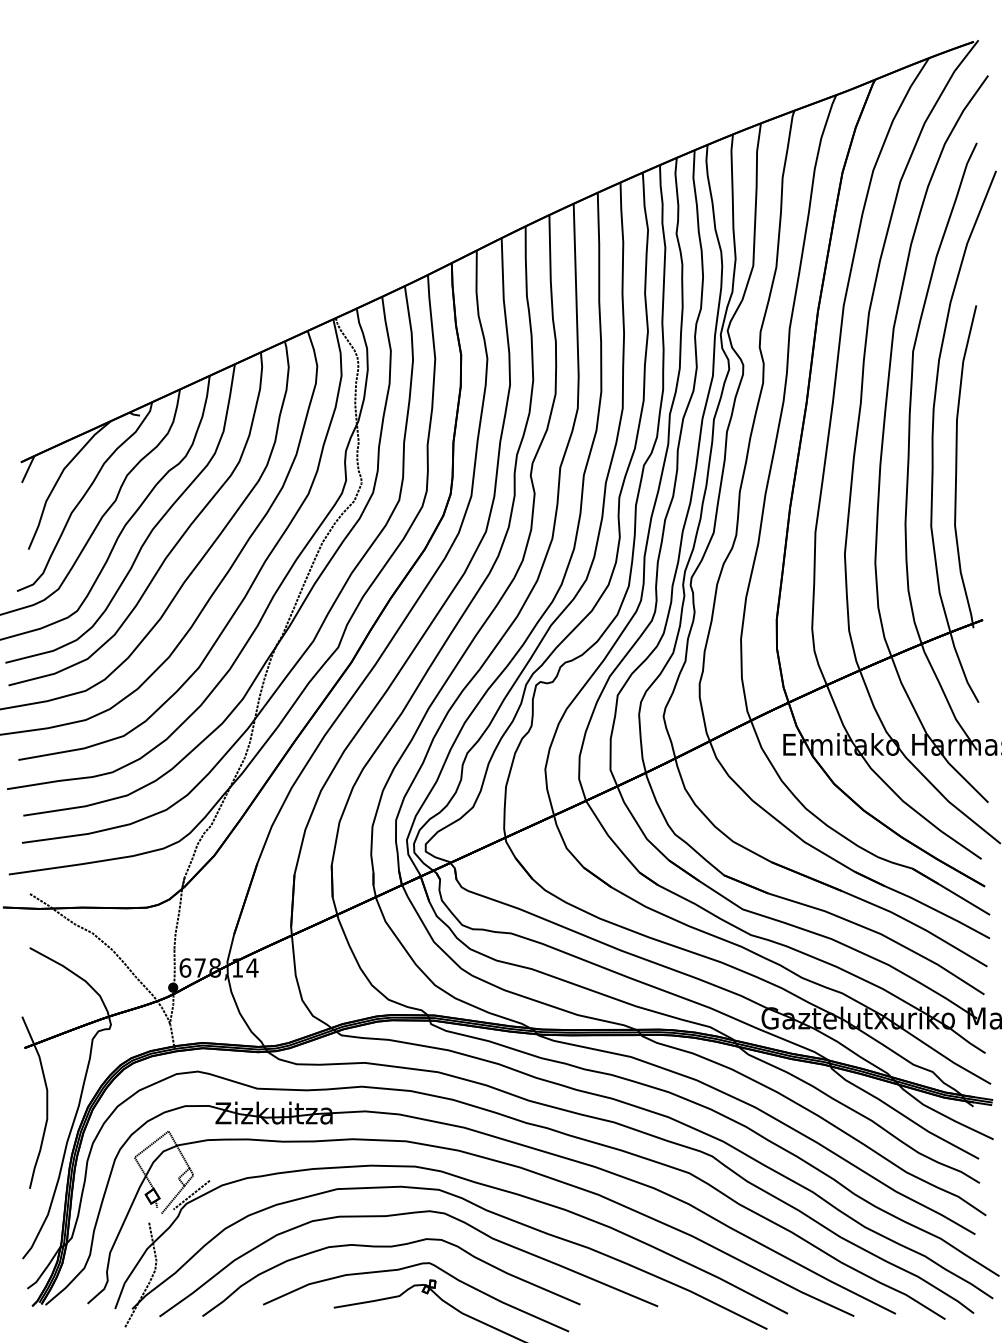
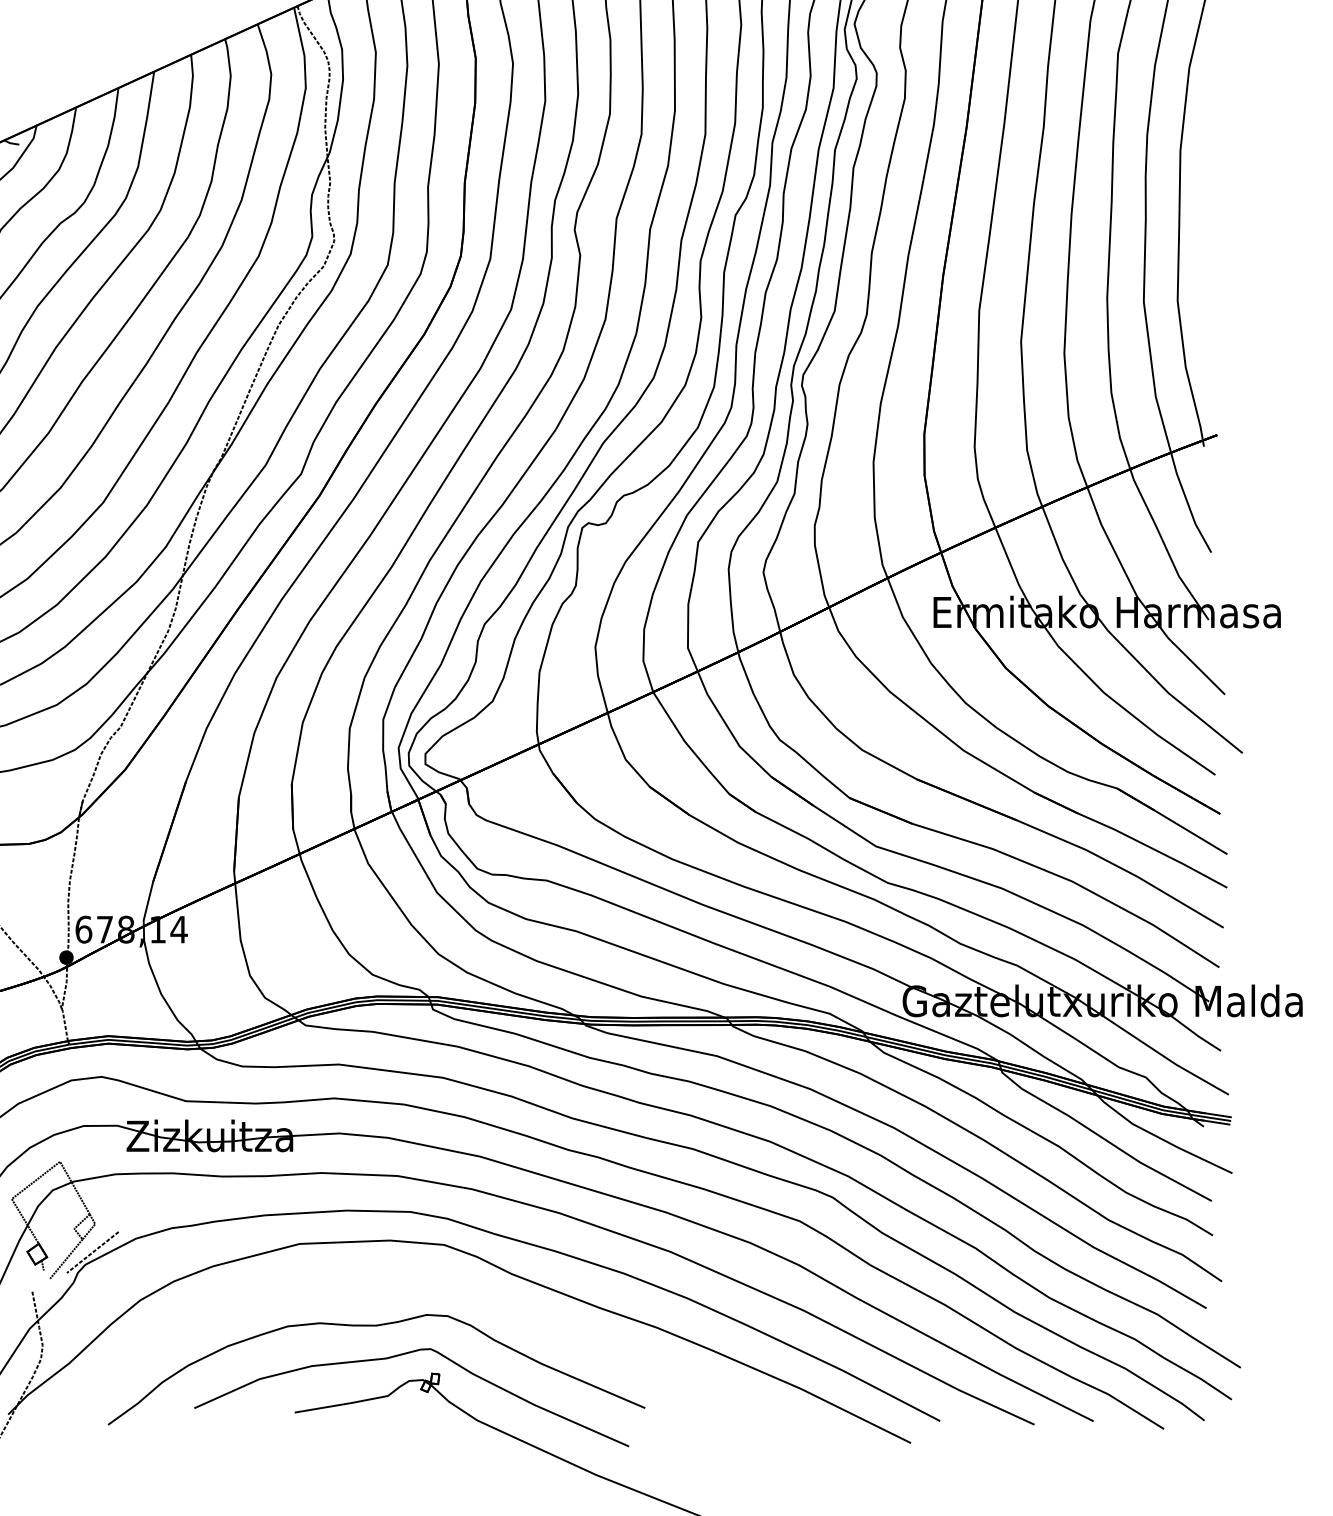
part: (401, 1215) -> (390, 1281), removed

